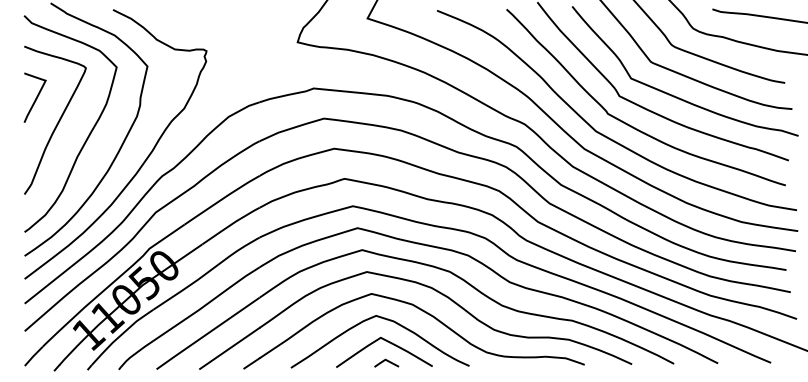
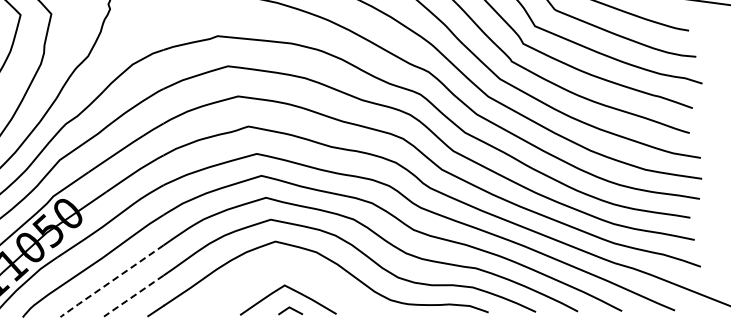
curve: (383, 319) -> (287, 267), removed
line: (206, 334) -> (110, 282), solid -> dashed
line: (229, 348) -> (133, 296), solid -> dashed

